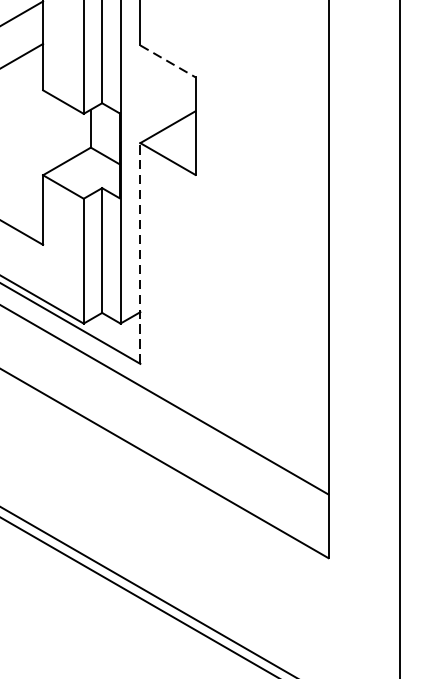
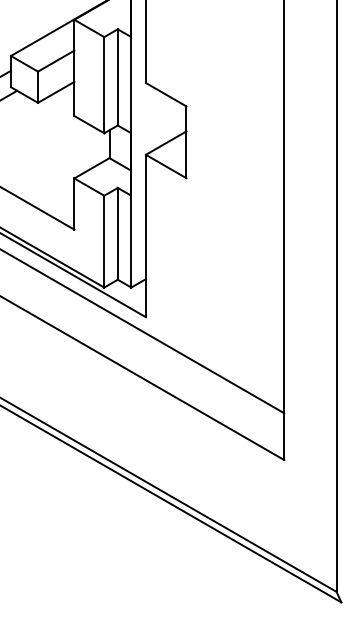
line: (168, 61) -> (166, 94), dashed -> solid
line: (139, 252) -> (145, 235), dashed -> solid

